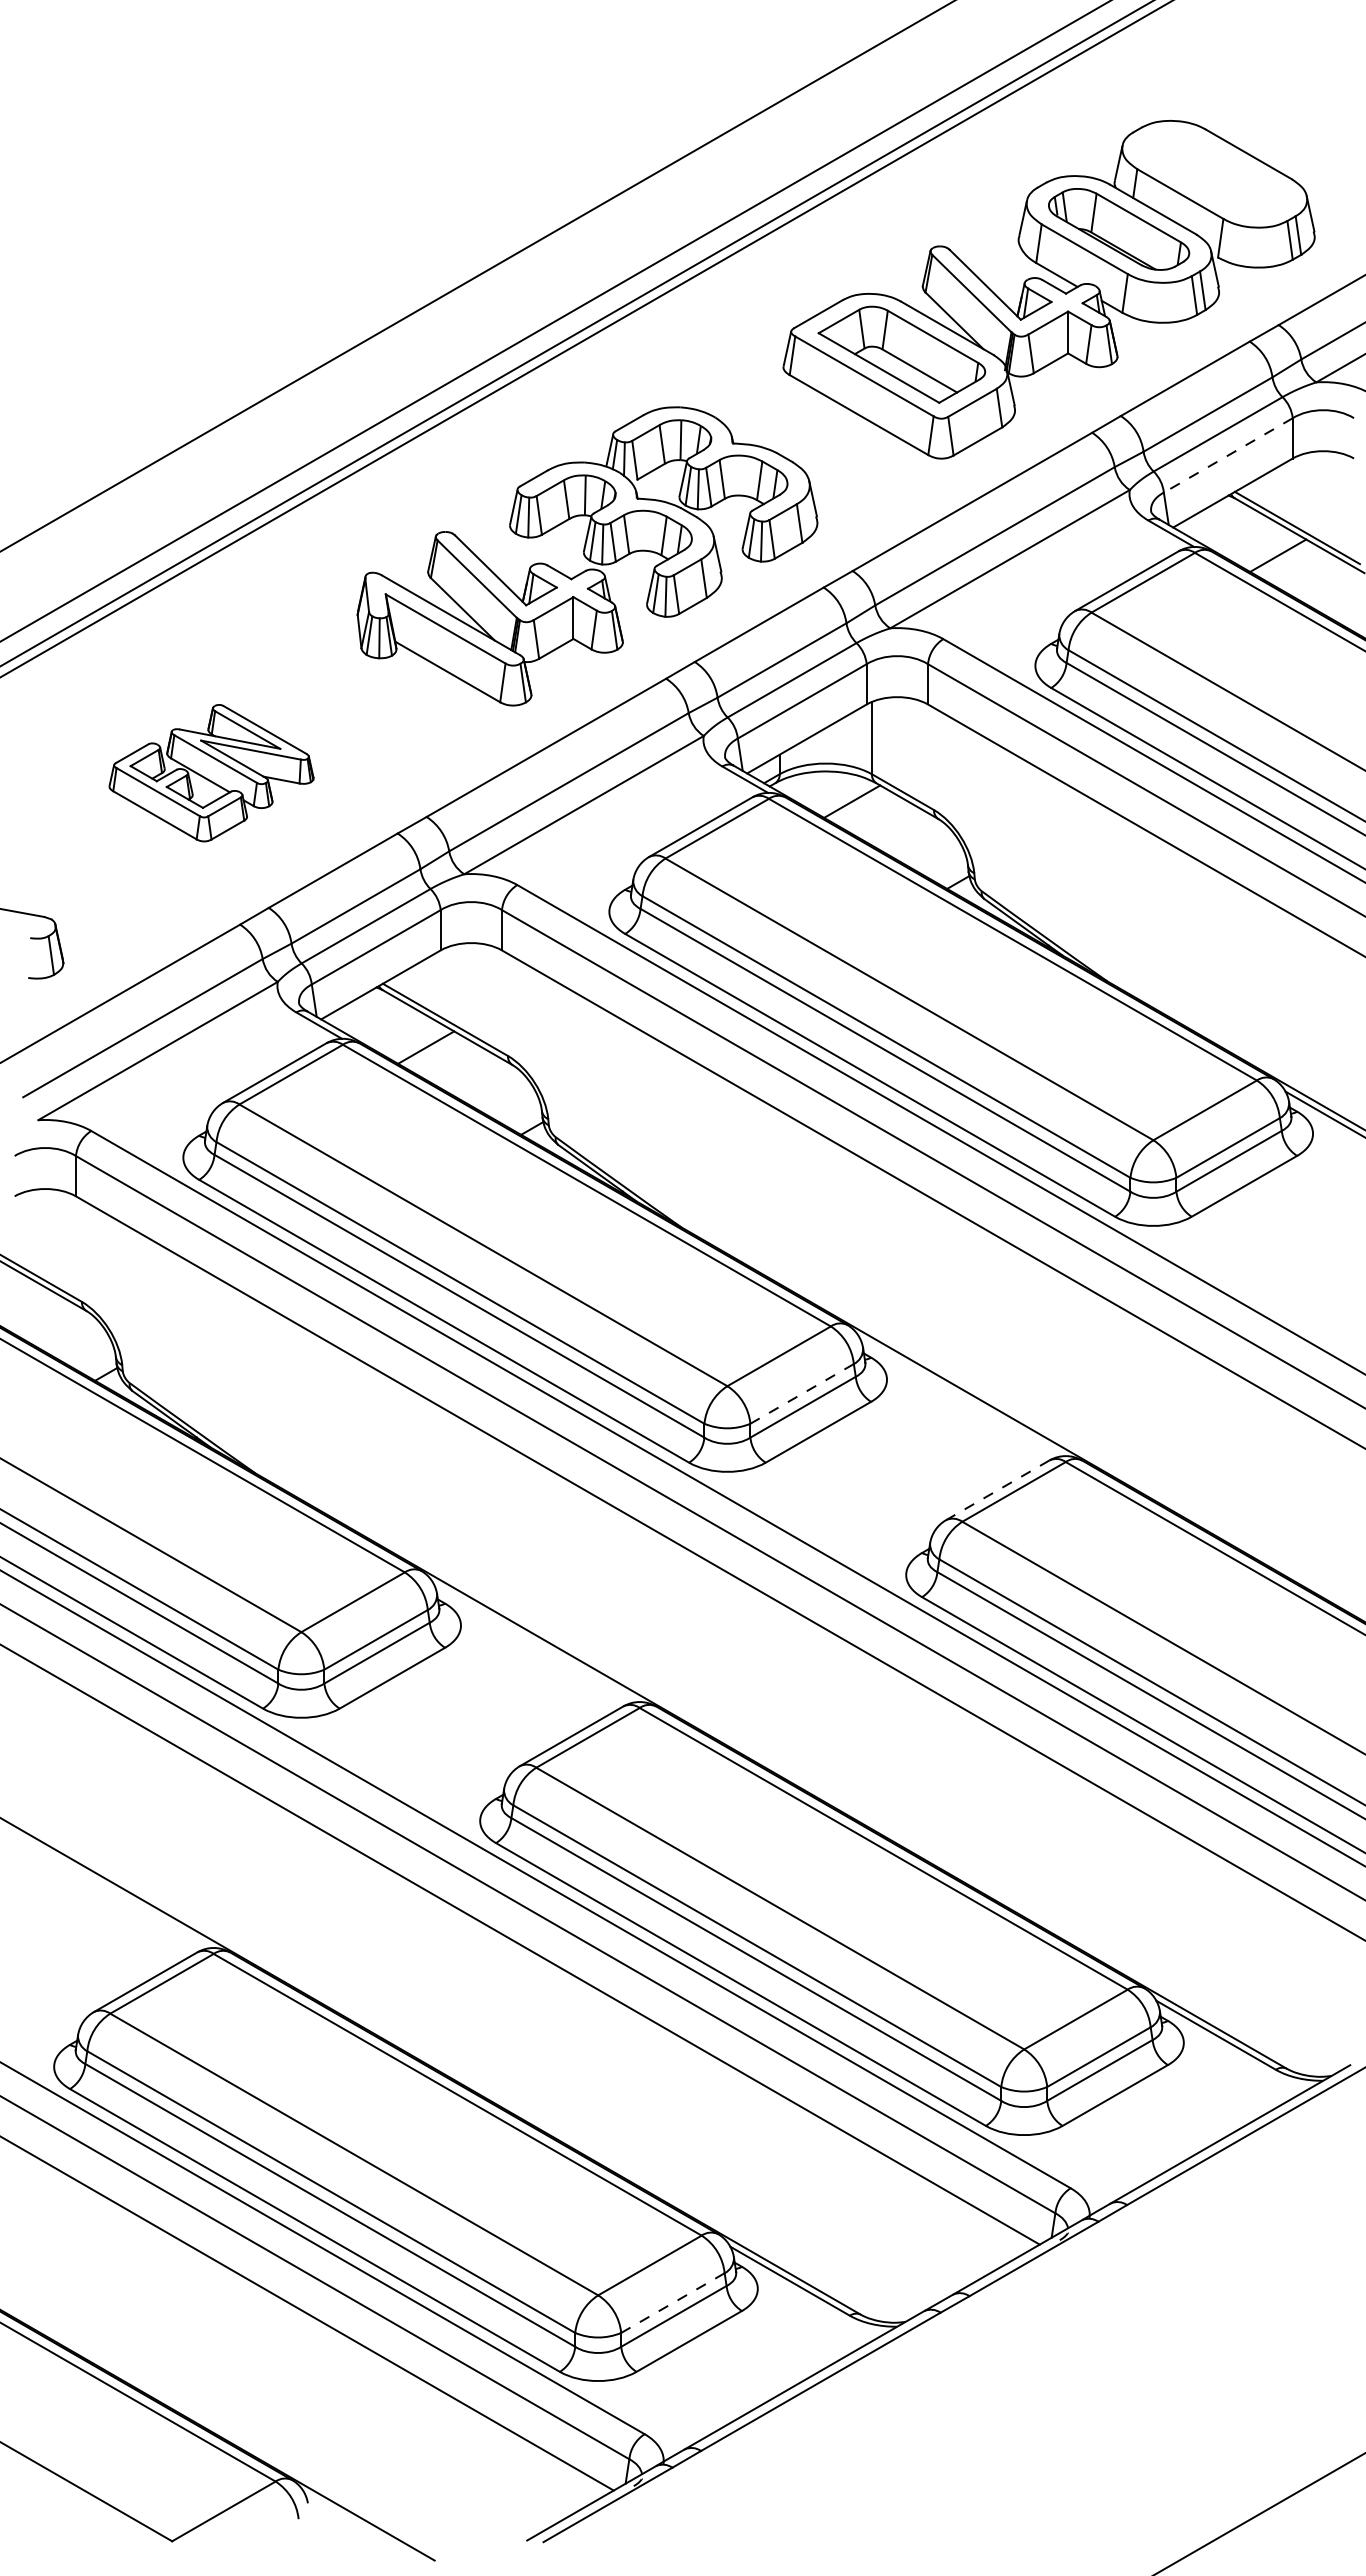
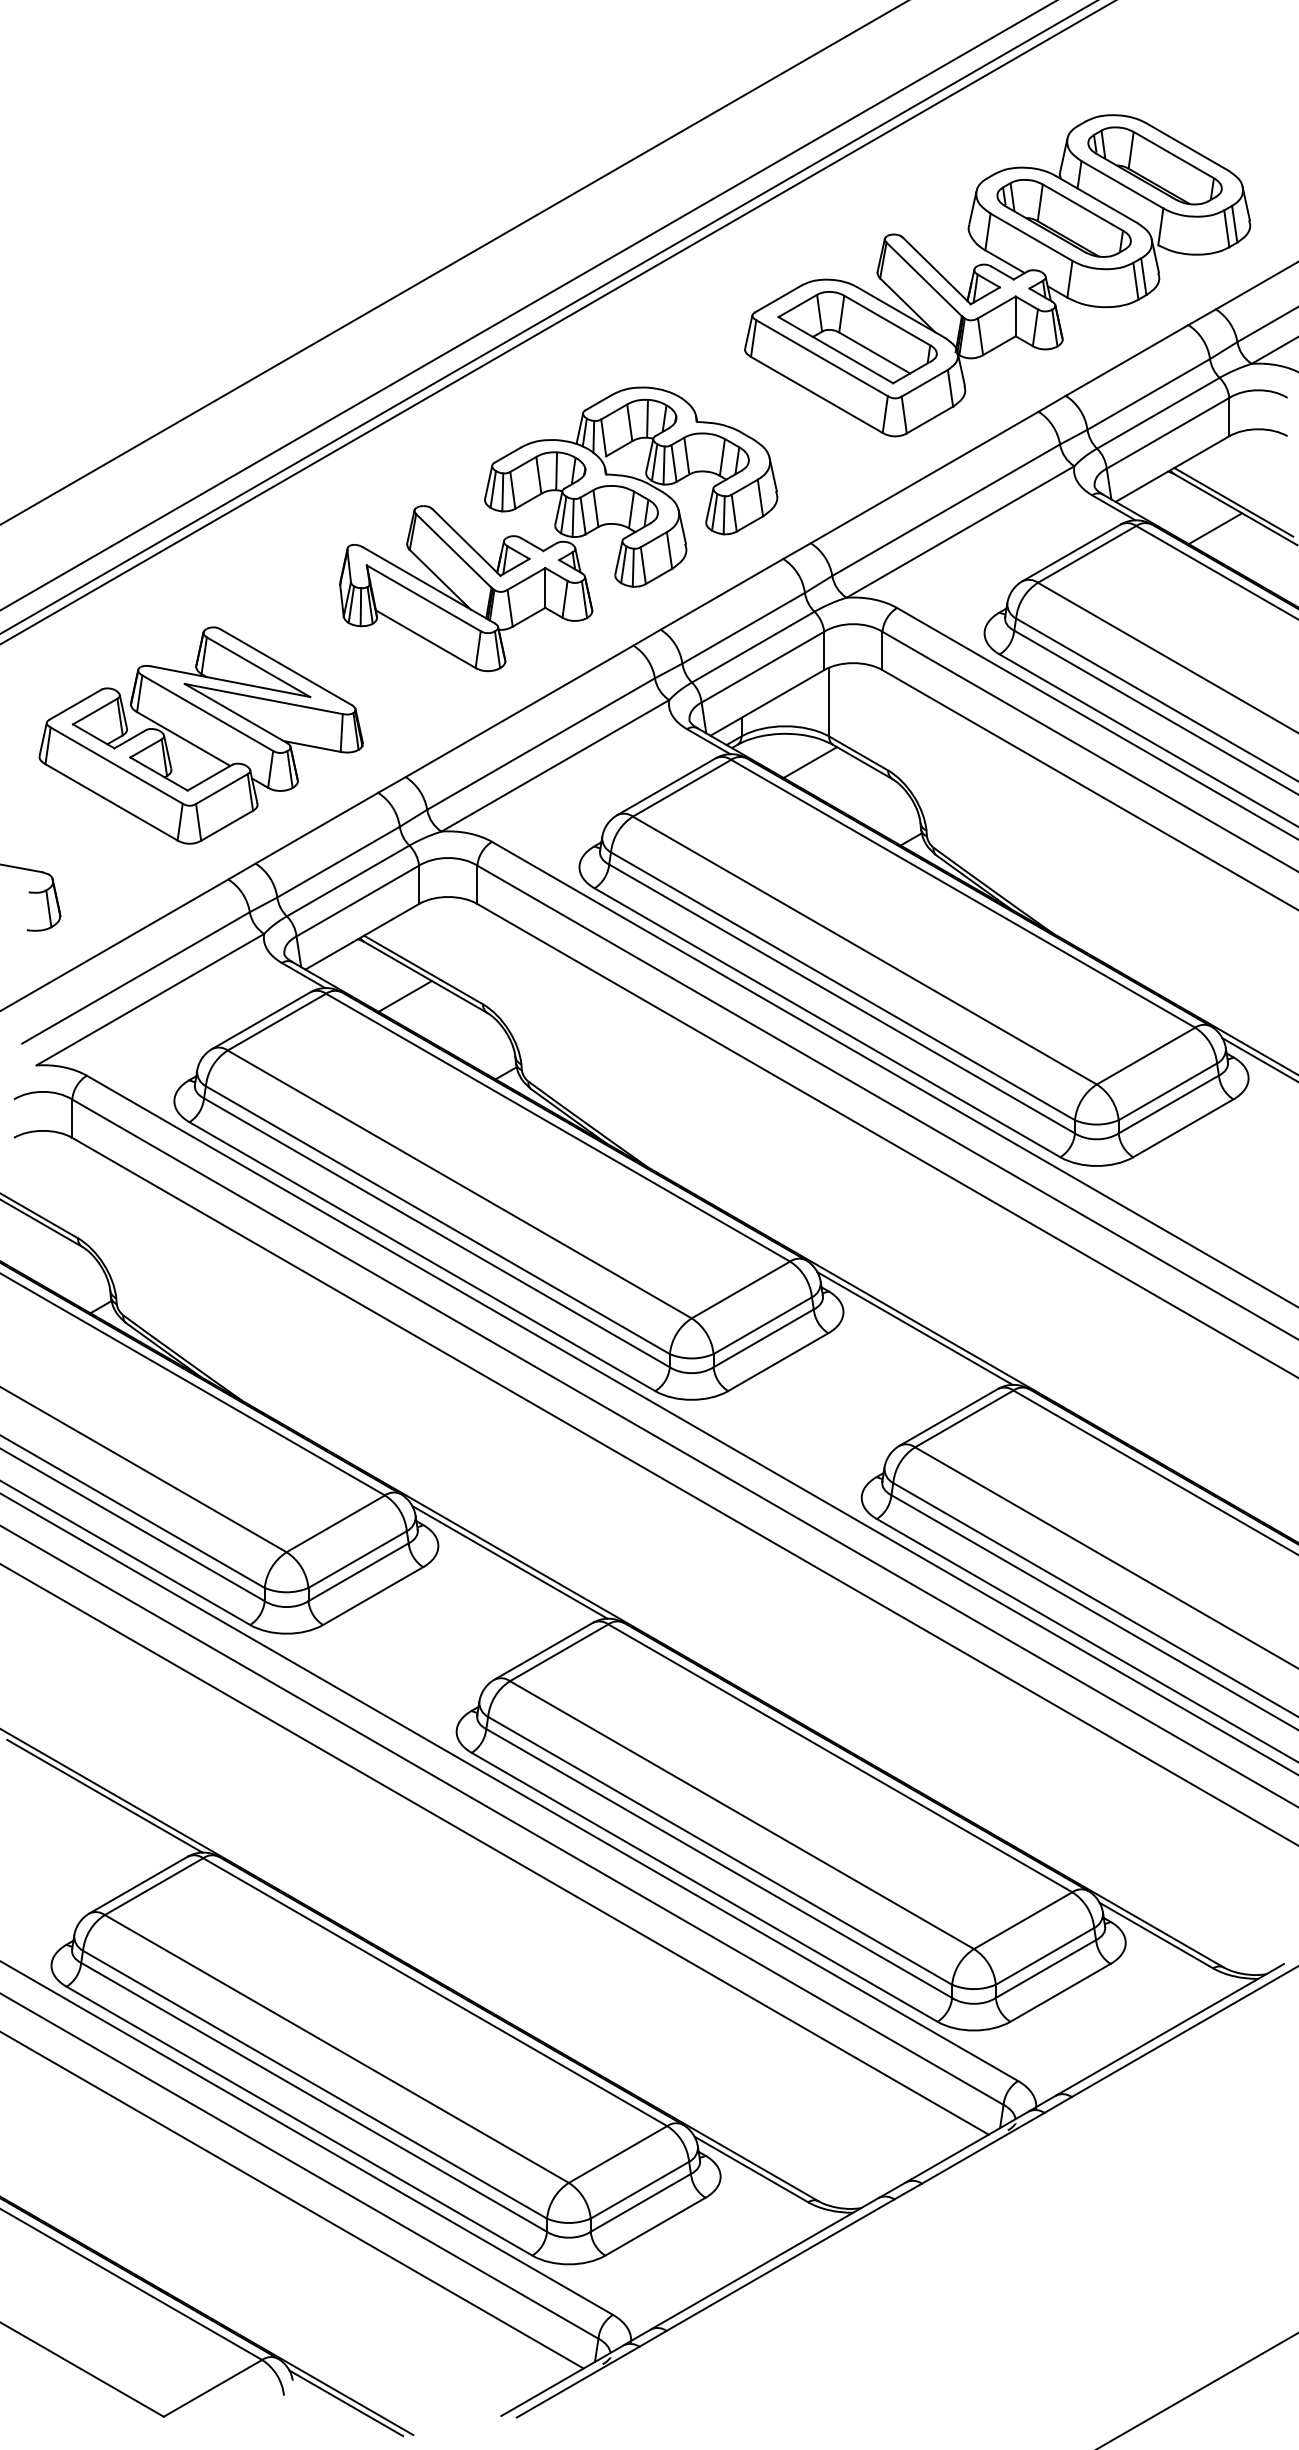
part: (1214, 173) -> (1154, 165), added
line: (1227, 455) -> (1167, 433), dashed -> solid
part: (211, 772) -> (201, 734), size x1.67
line: (802, 1393) -> (763, 1325), dashed -> solid
line: (961, 1396) -> (914, 1328), added
line: (997, 1490) -> (948, 1417), dashed -> solid
line: (535, 1642) -> (509, 1562), added
line: (109, 1888) -> (104, 1796), added
line: (672, 2303) -> (639, 2190), dashed -> solid
line: (363, 2526) -> (345, 2402), added

